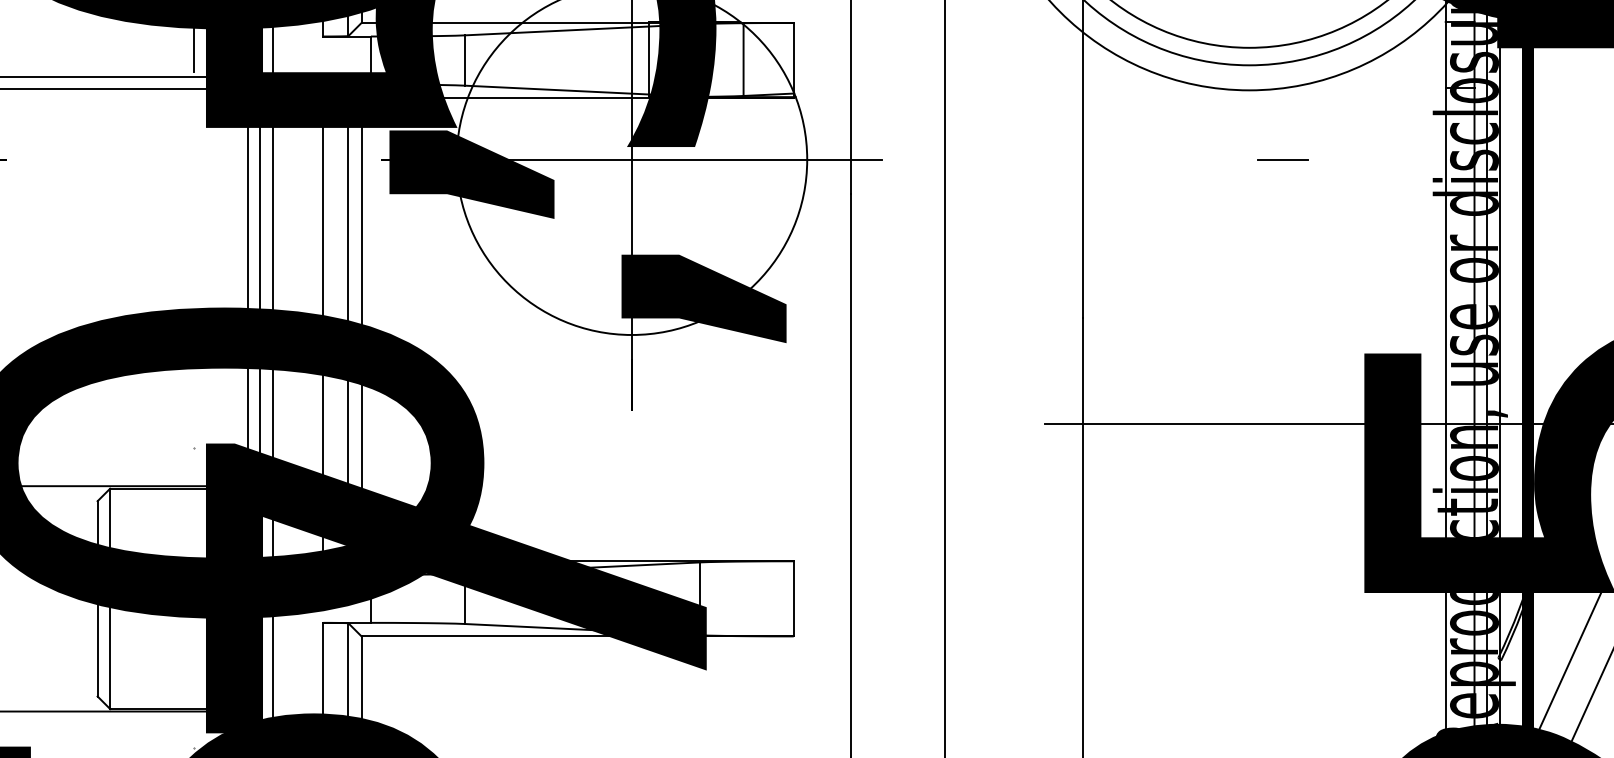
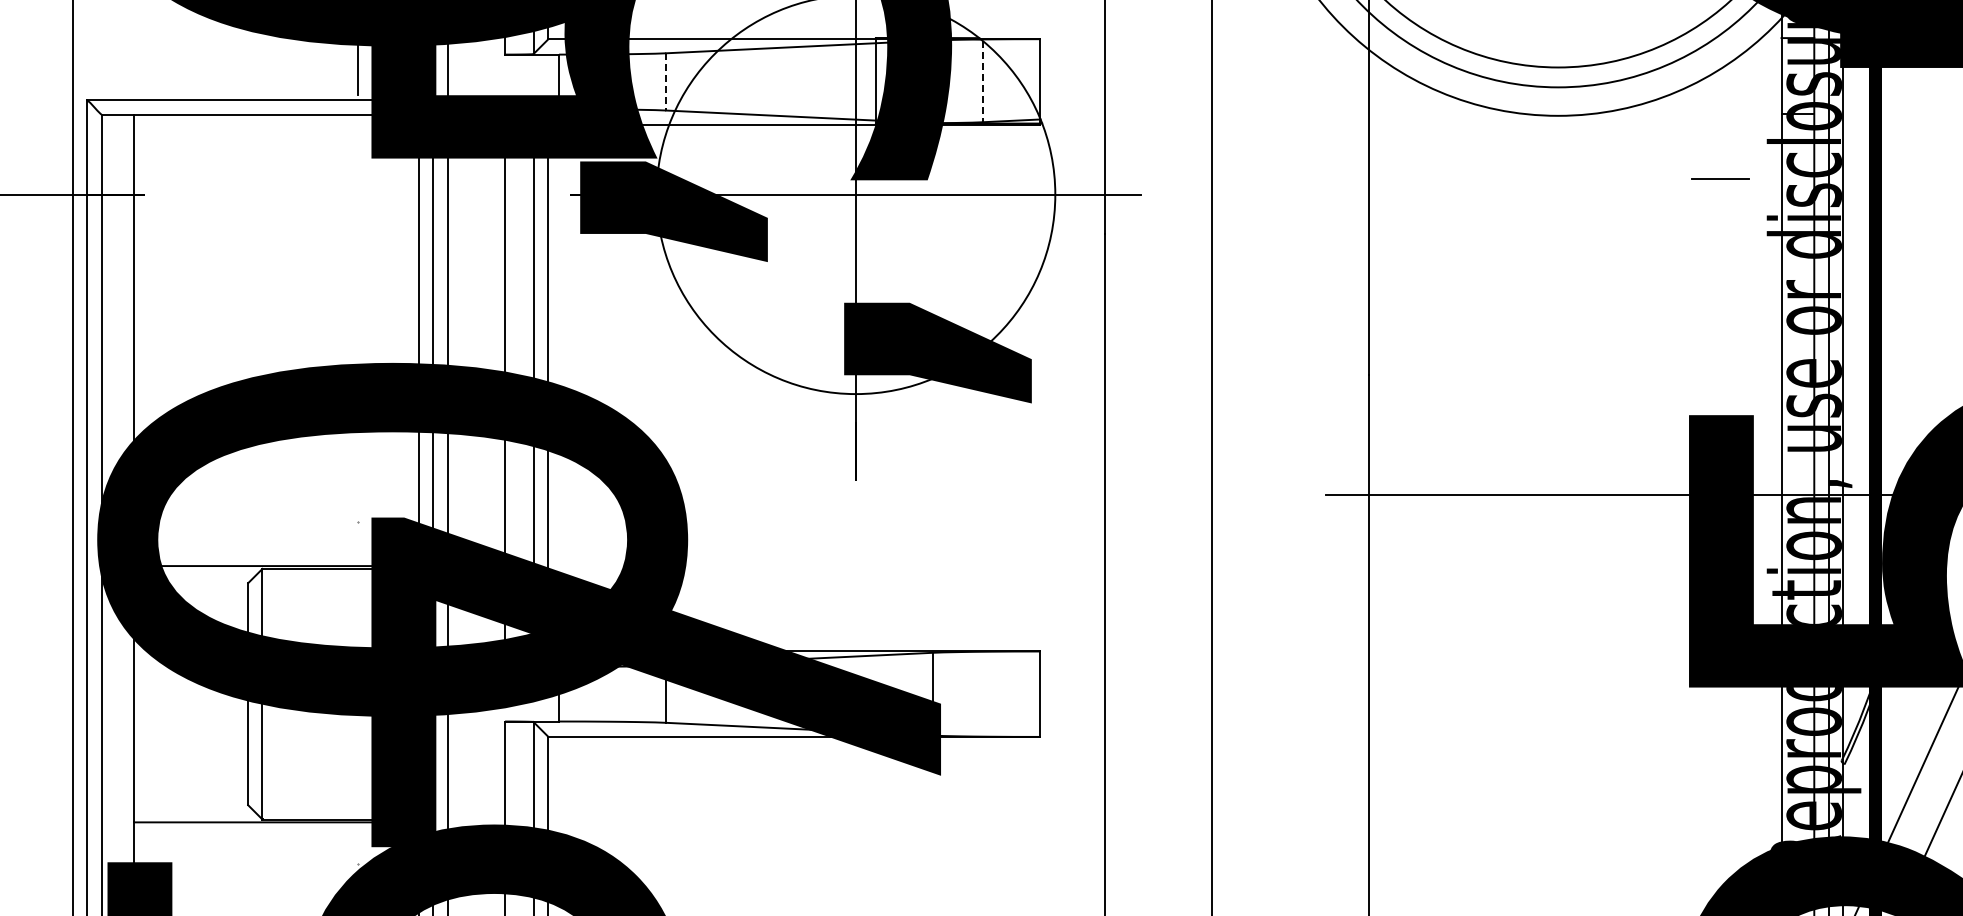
line: (465, 60) -> (666, 81), solid -> dashed
line: (743, 60) -> (982, 81), solid -> dashed
line: (1283, 159) -> (1720, 178), moved

